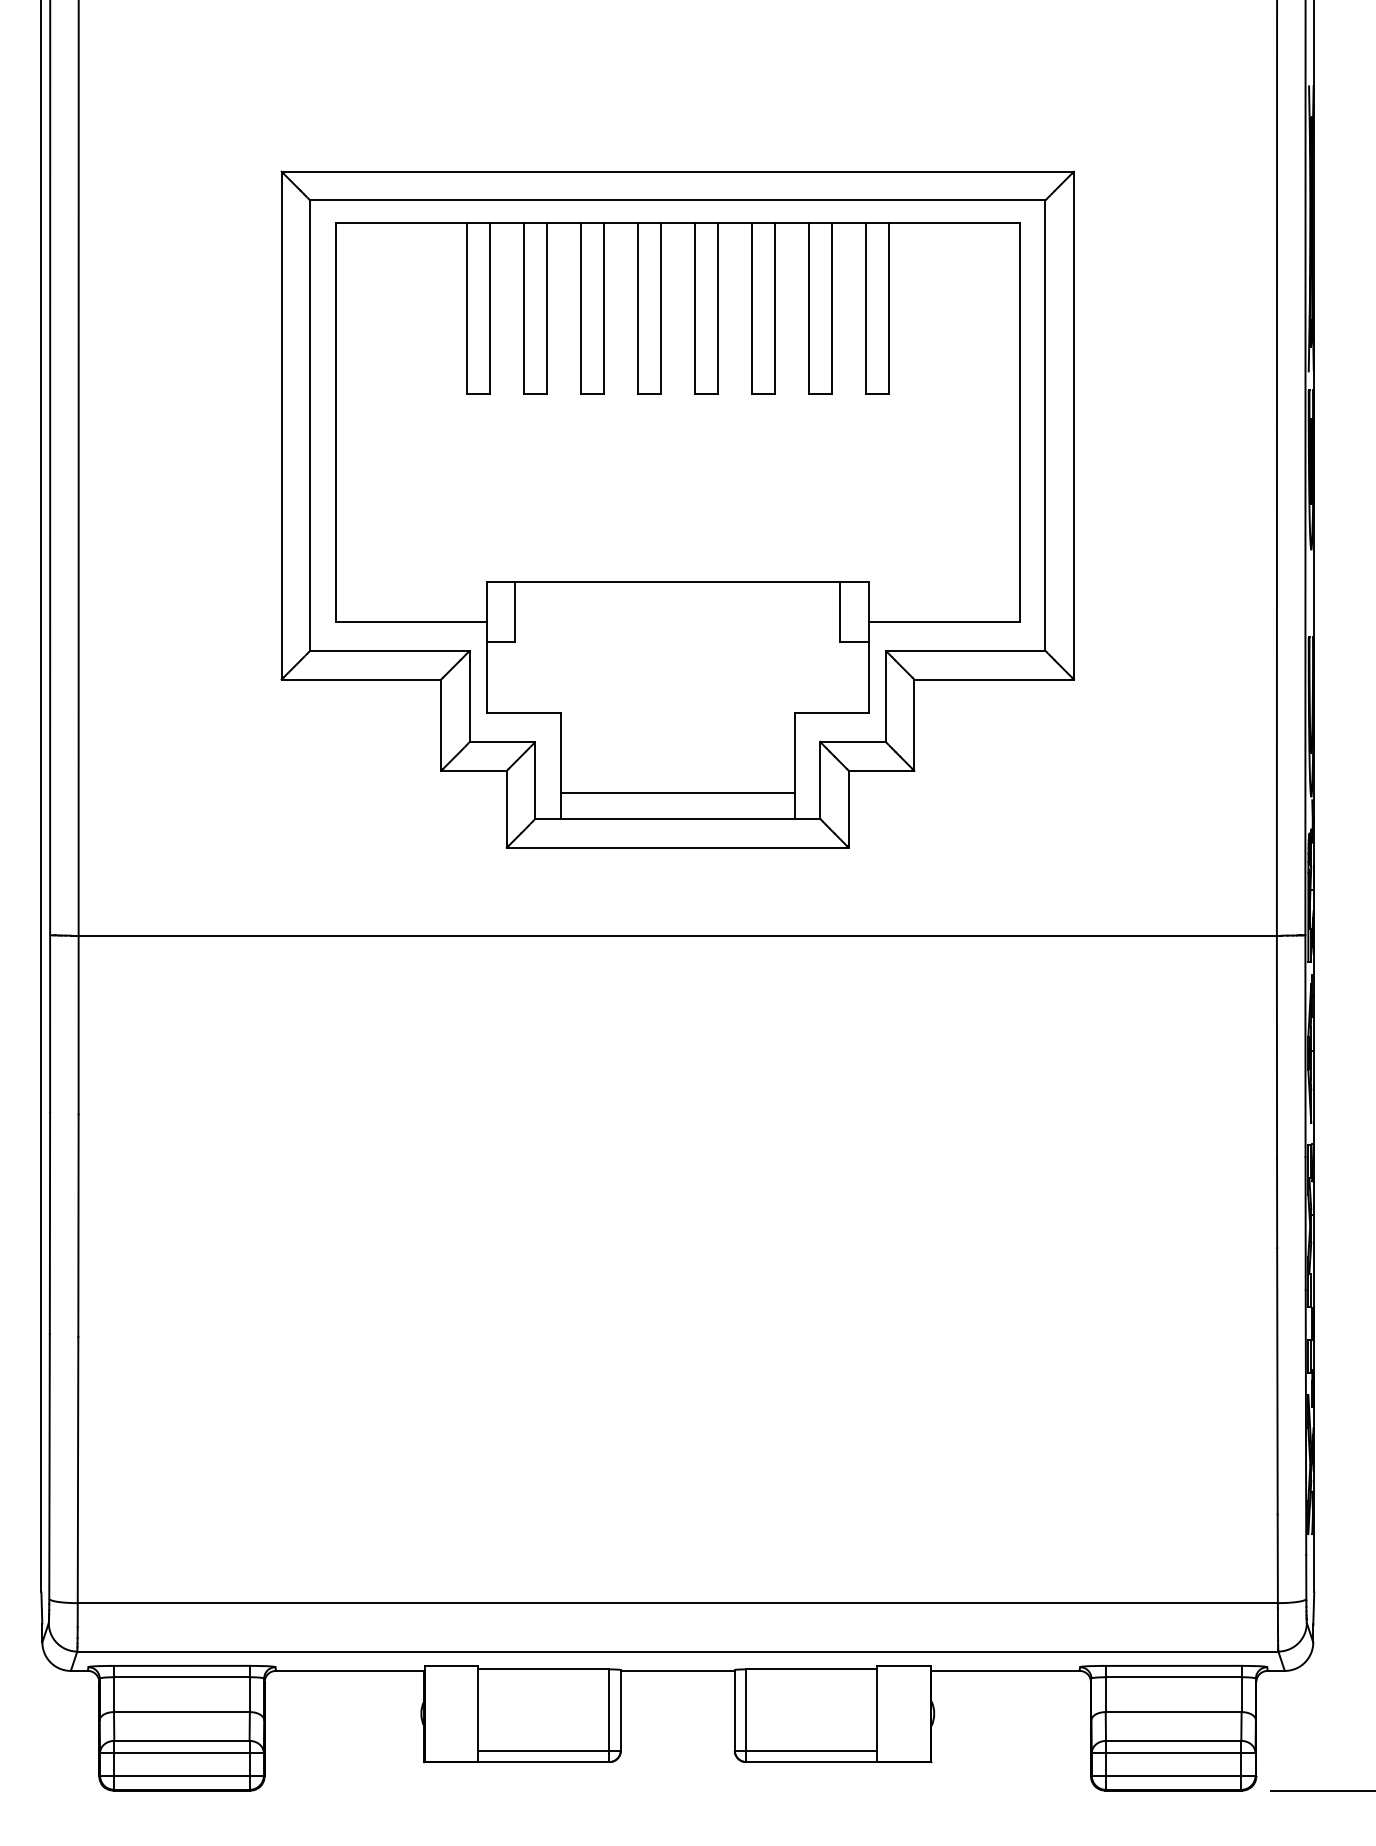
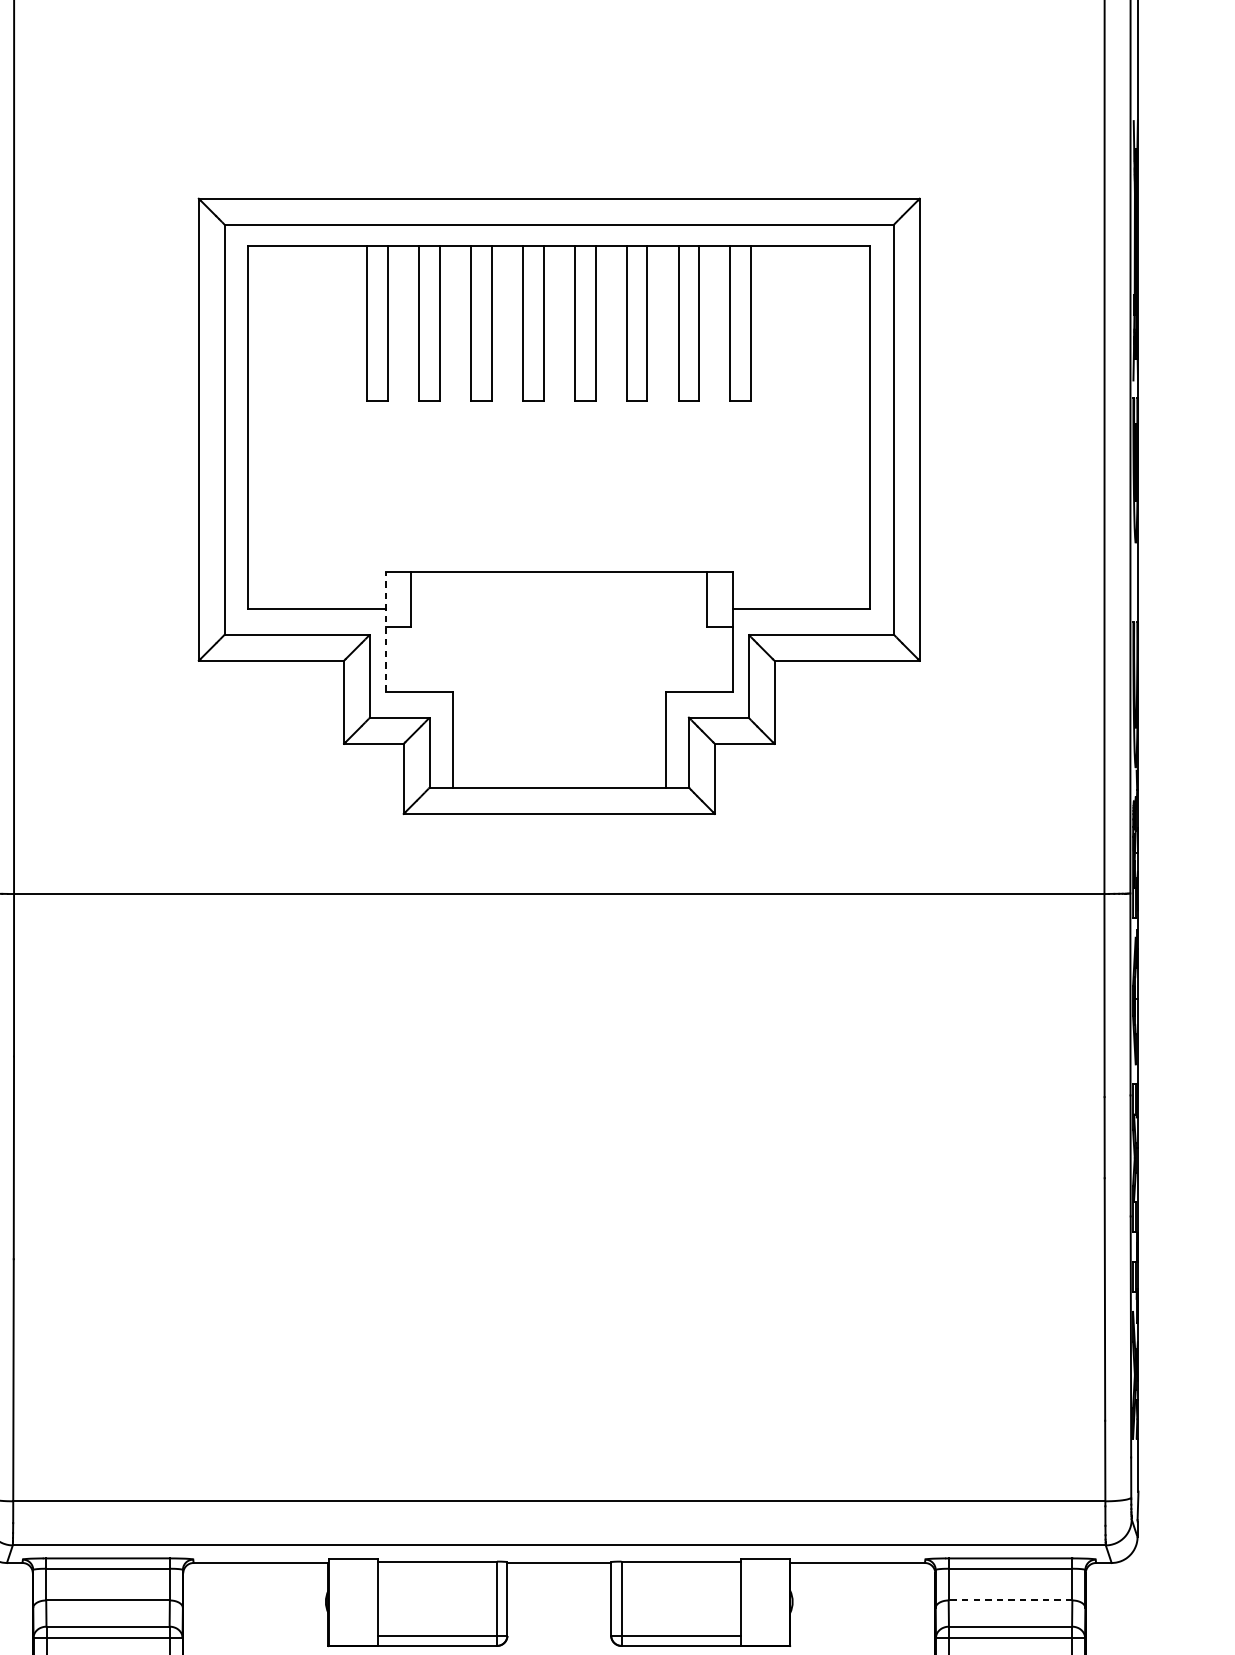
line: (486, 647) -> (385, 631), solid -> dashed
line: (677, 793) -> (559, 764), removed
line: (1173, 1712) -> (1010, 1600), solid -> dashed

